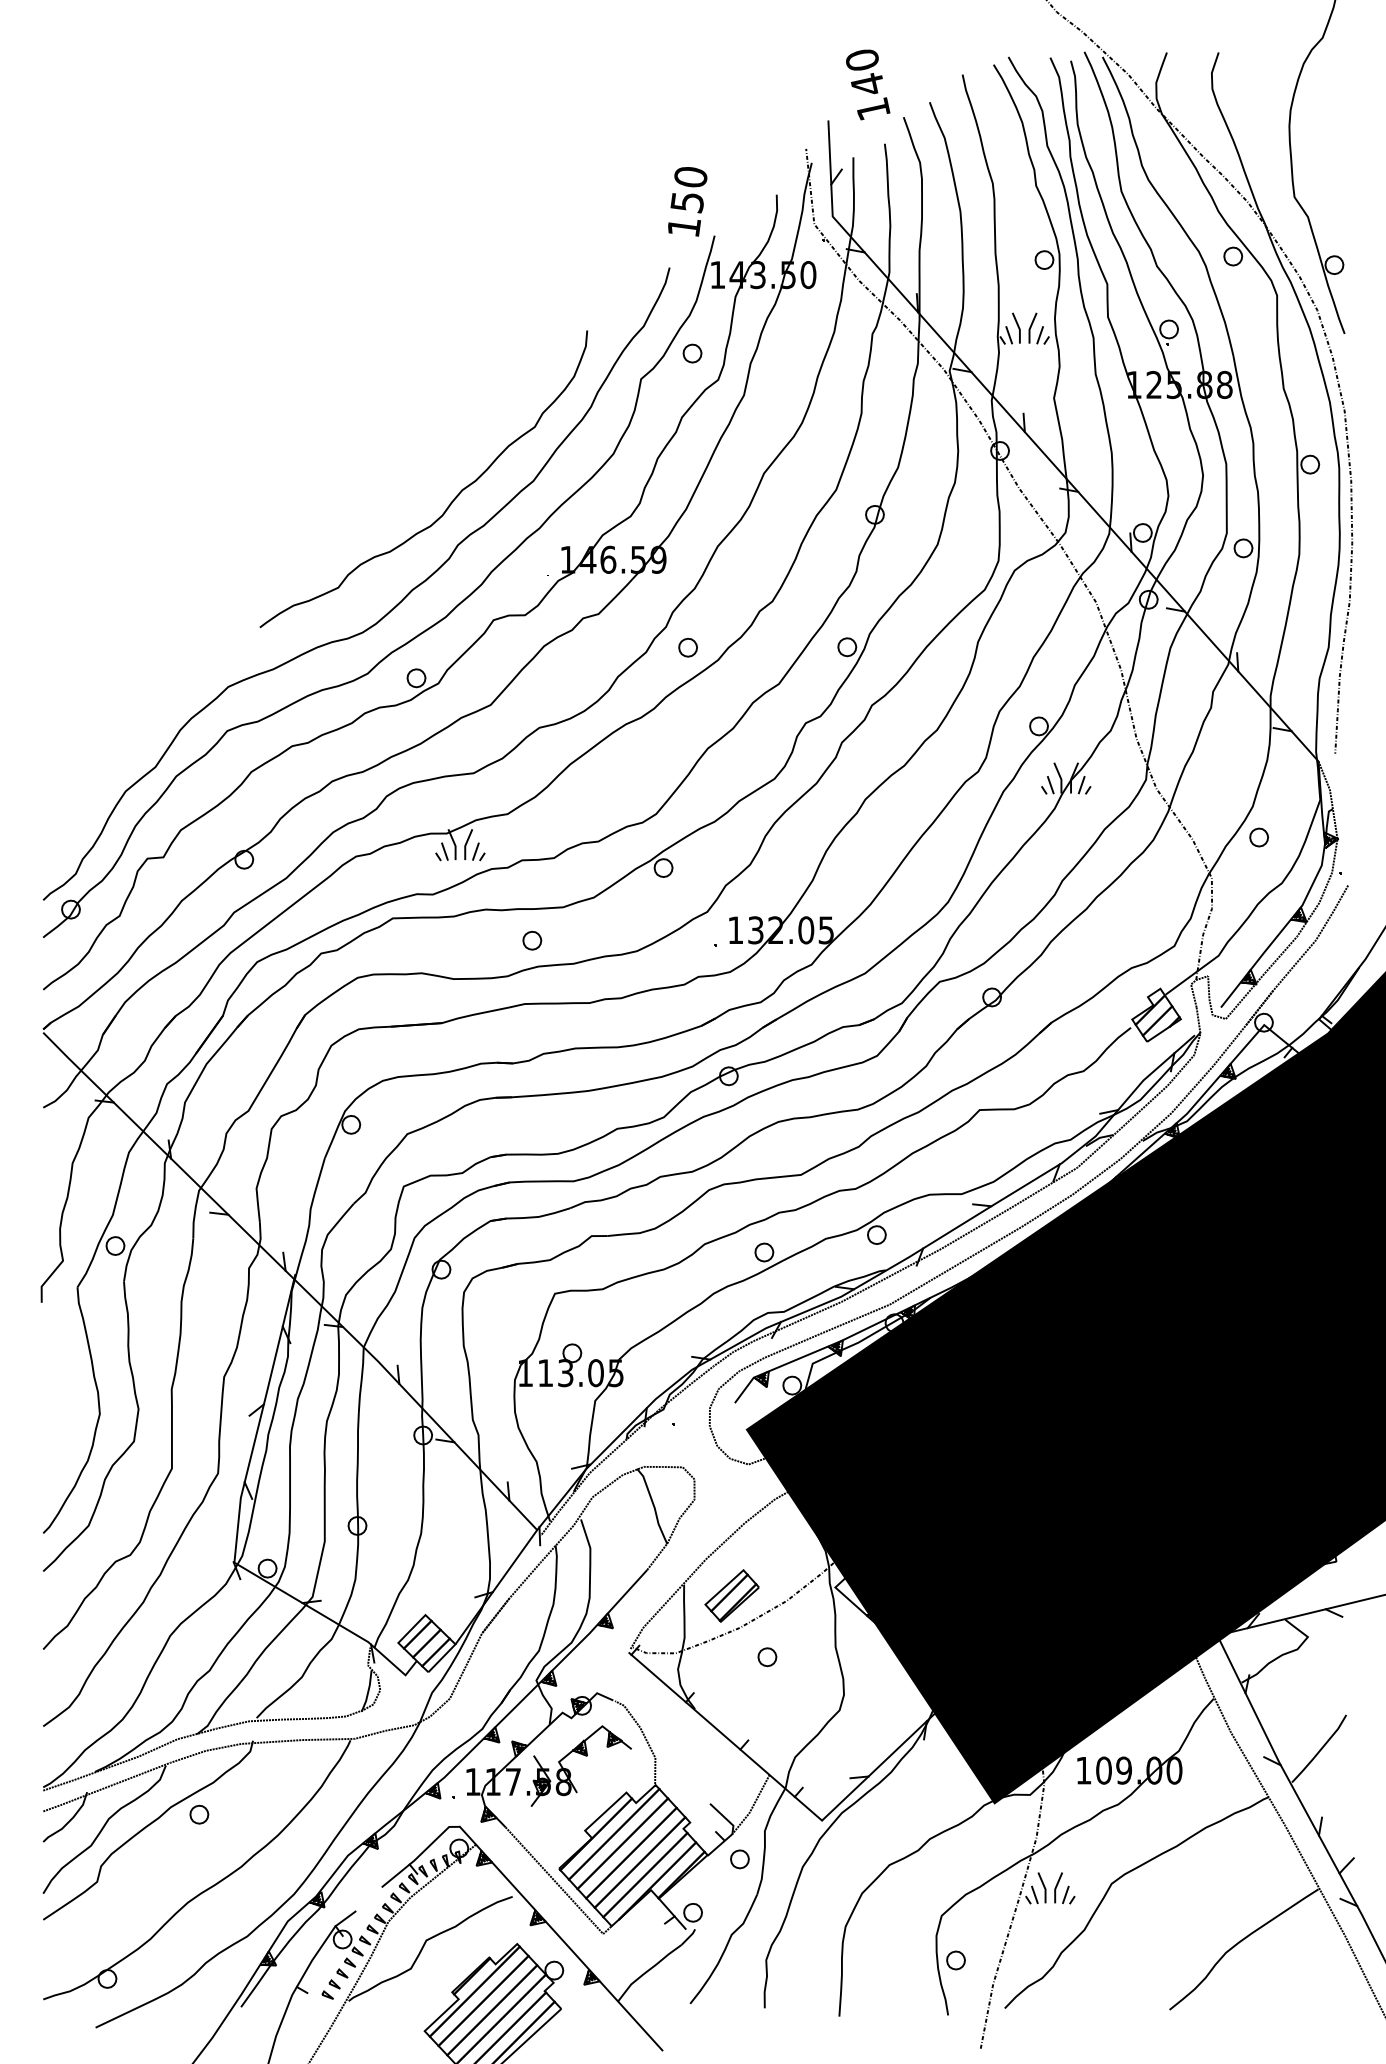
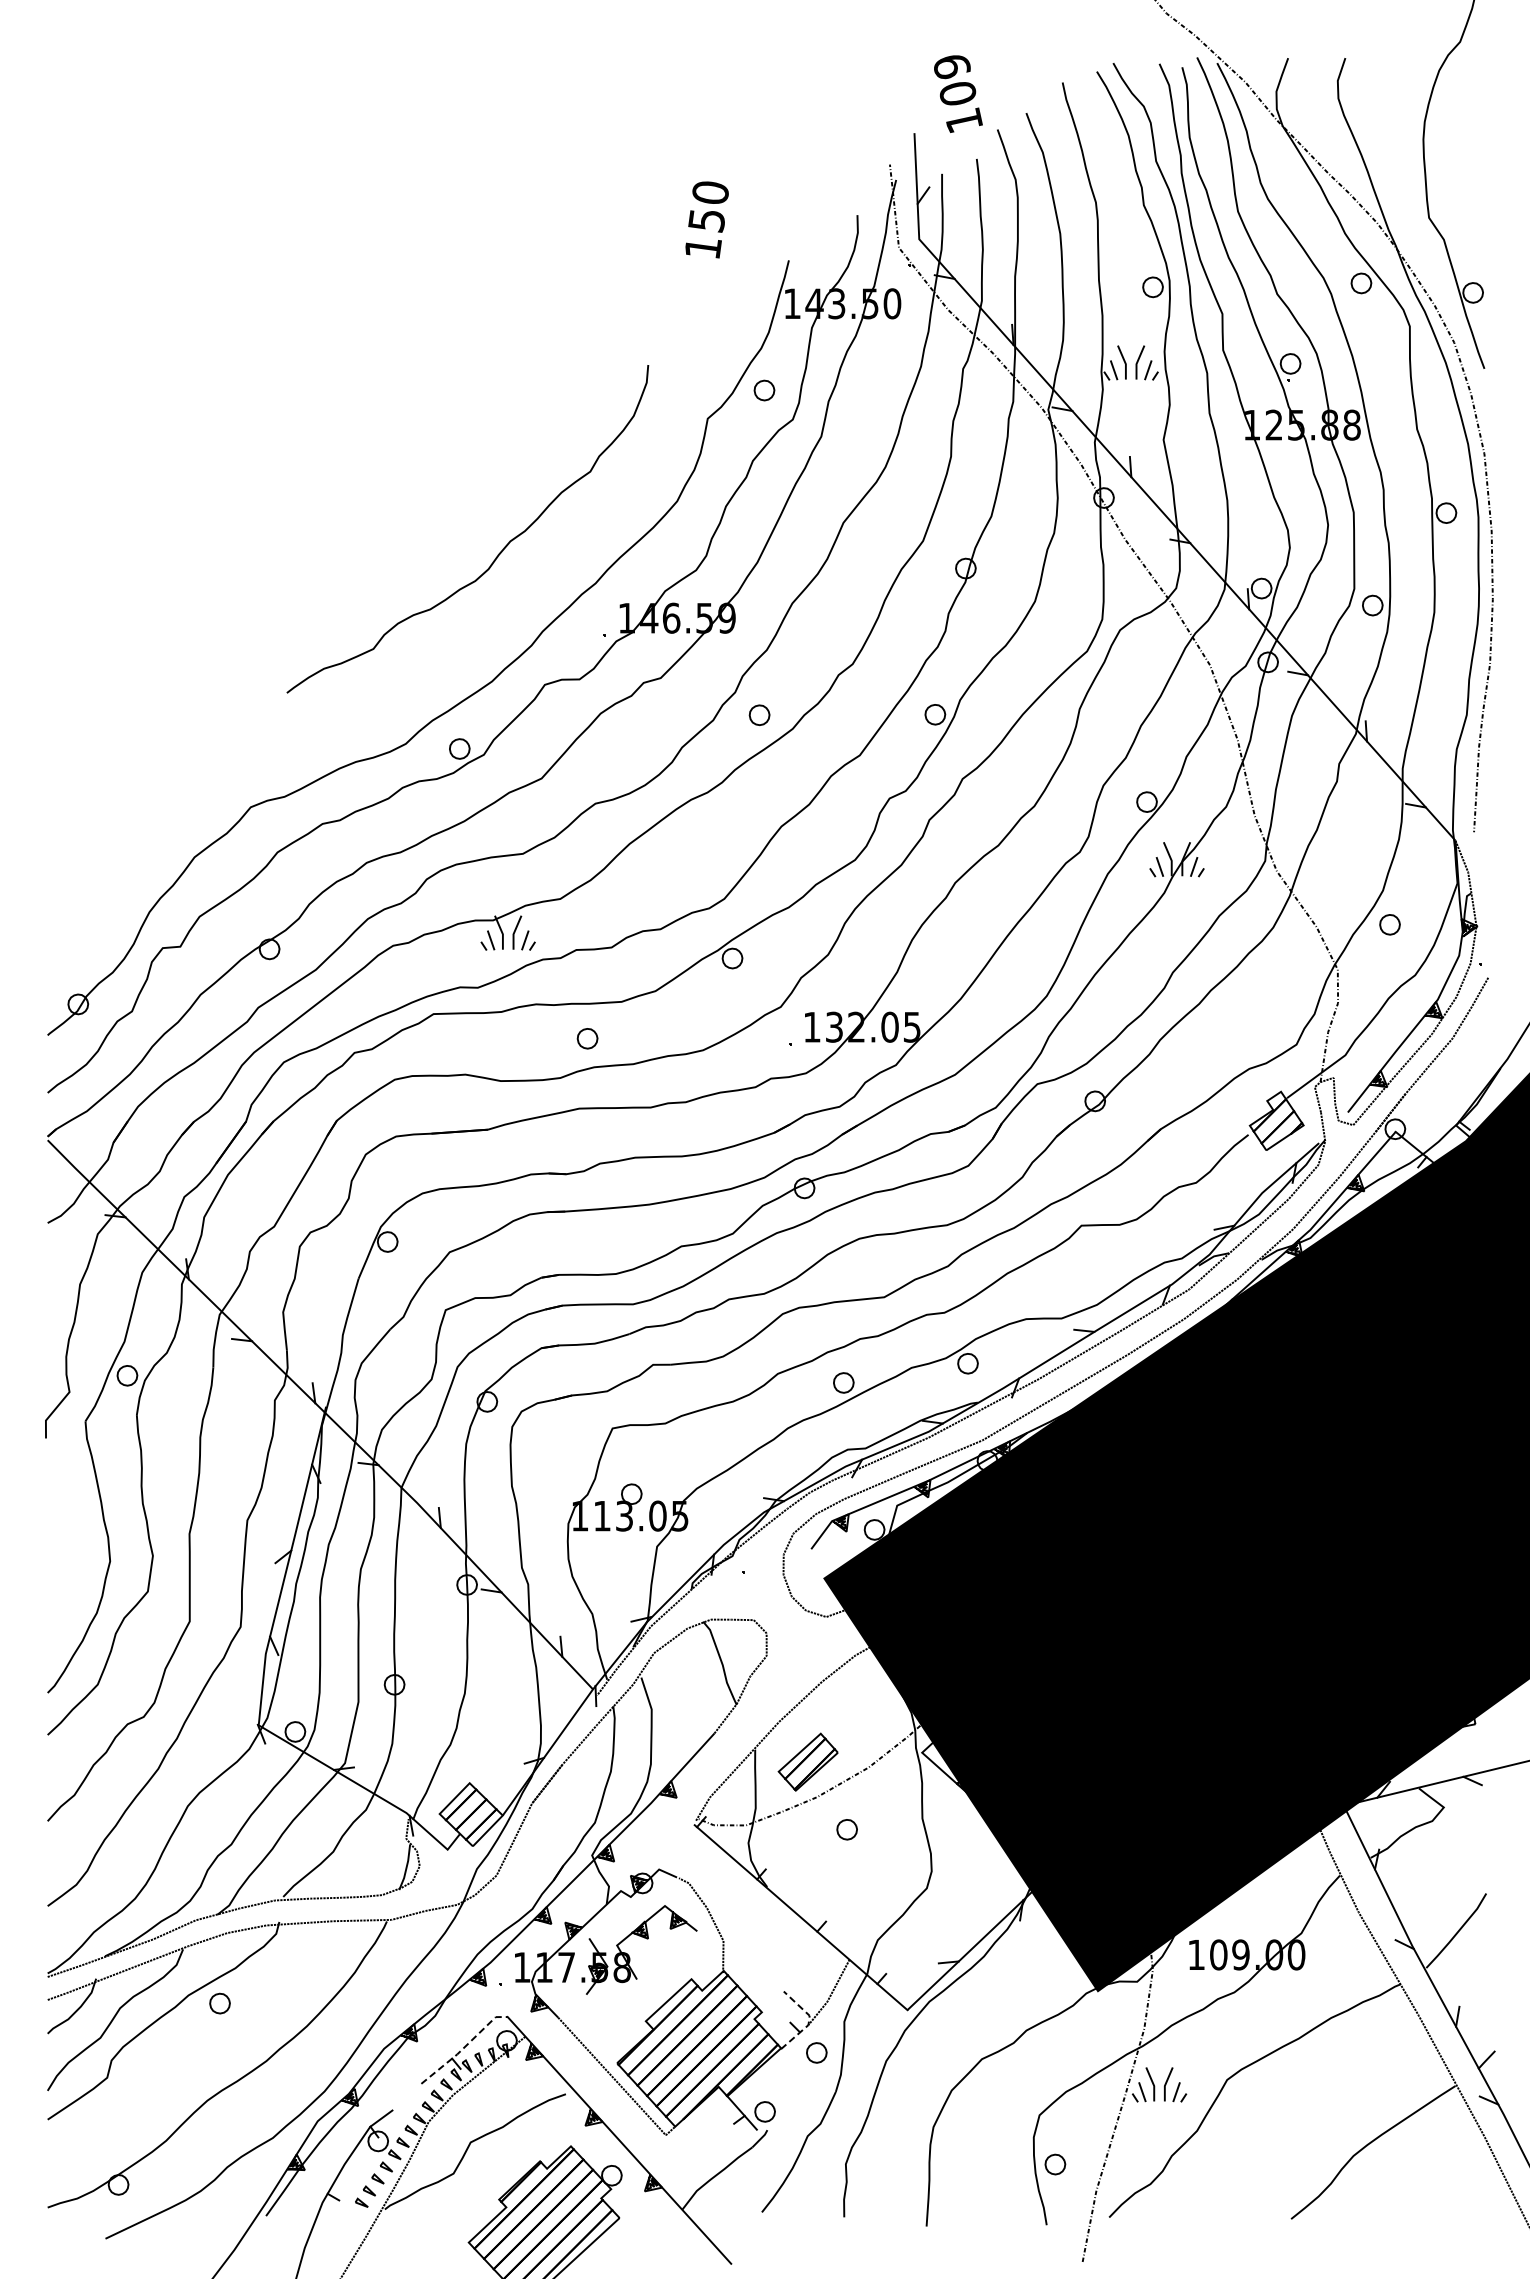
text: (865, 71) -> (955, 79), 140 -> 109
text: (687, 201) -> (706, 219), moved
curve: (386, 613) -> (426, 677), removed
line: (733, 1830) -> (809, 2020), solid -> dashed
line: (420, 1854) -> (464, 2047), solid -> dashed

